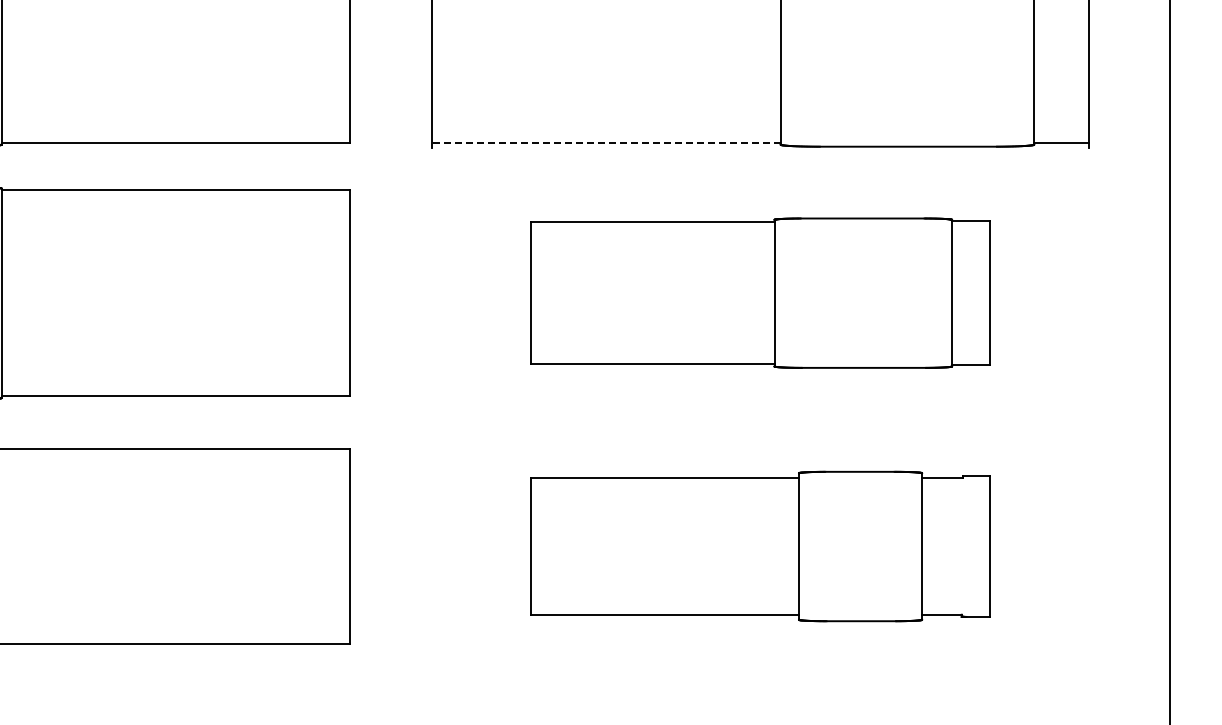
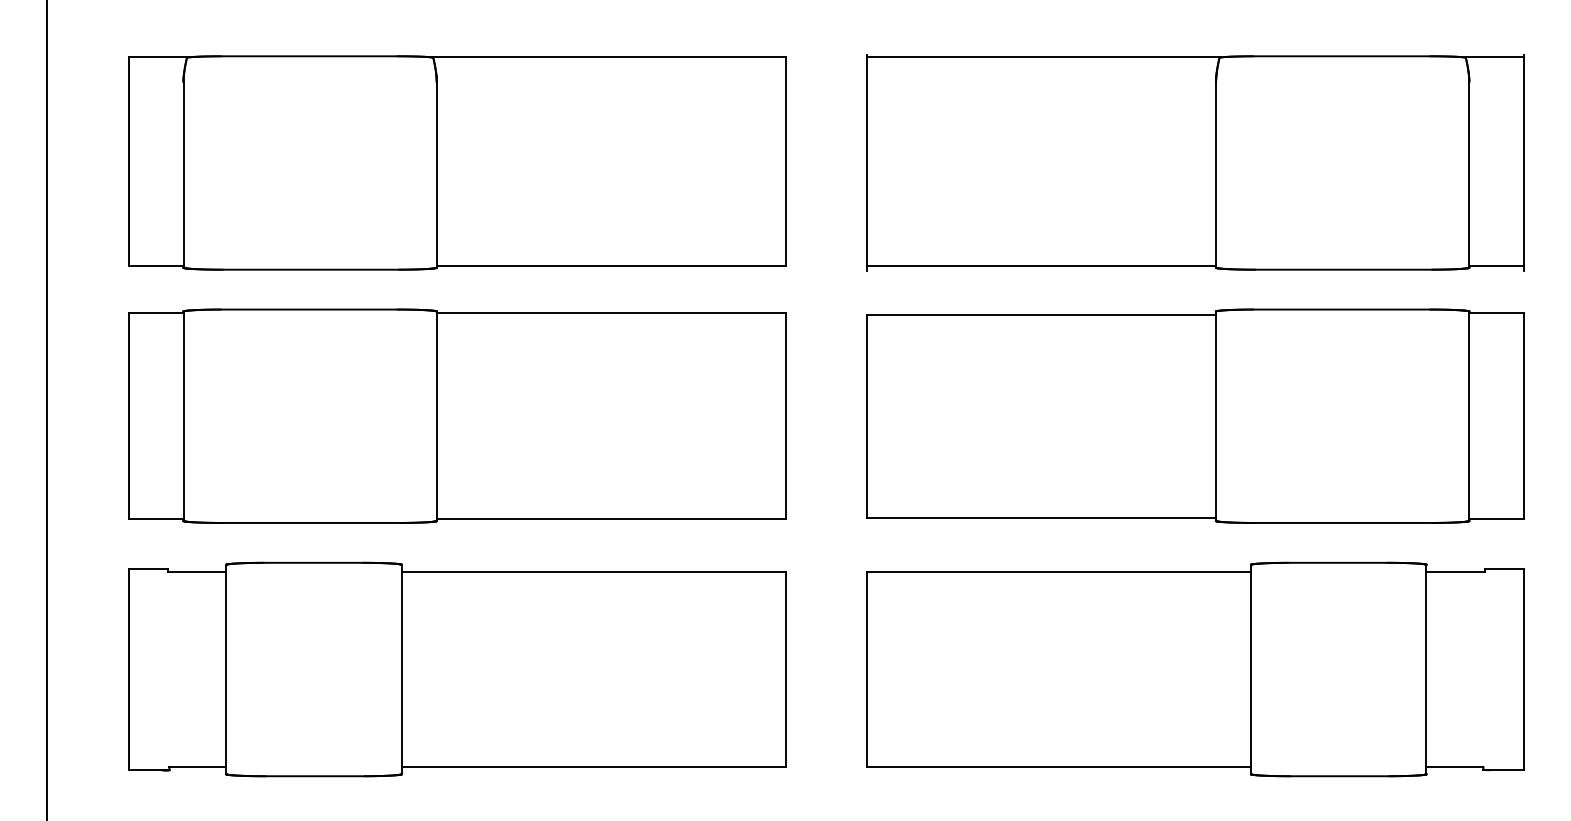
line: (606, 143) -> (1041, 266), dashed -> solid
part: (760, 292) -> (1195, 415), size x1.43
part: (760, 546) -> (1195, 669), size x1.43

